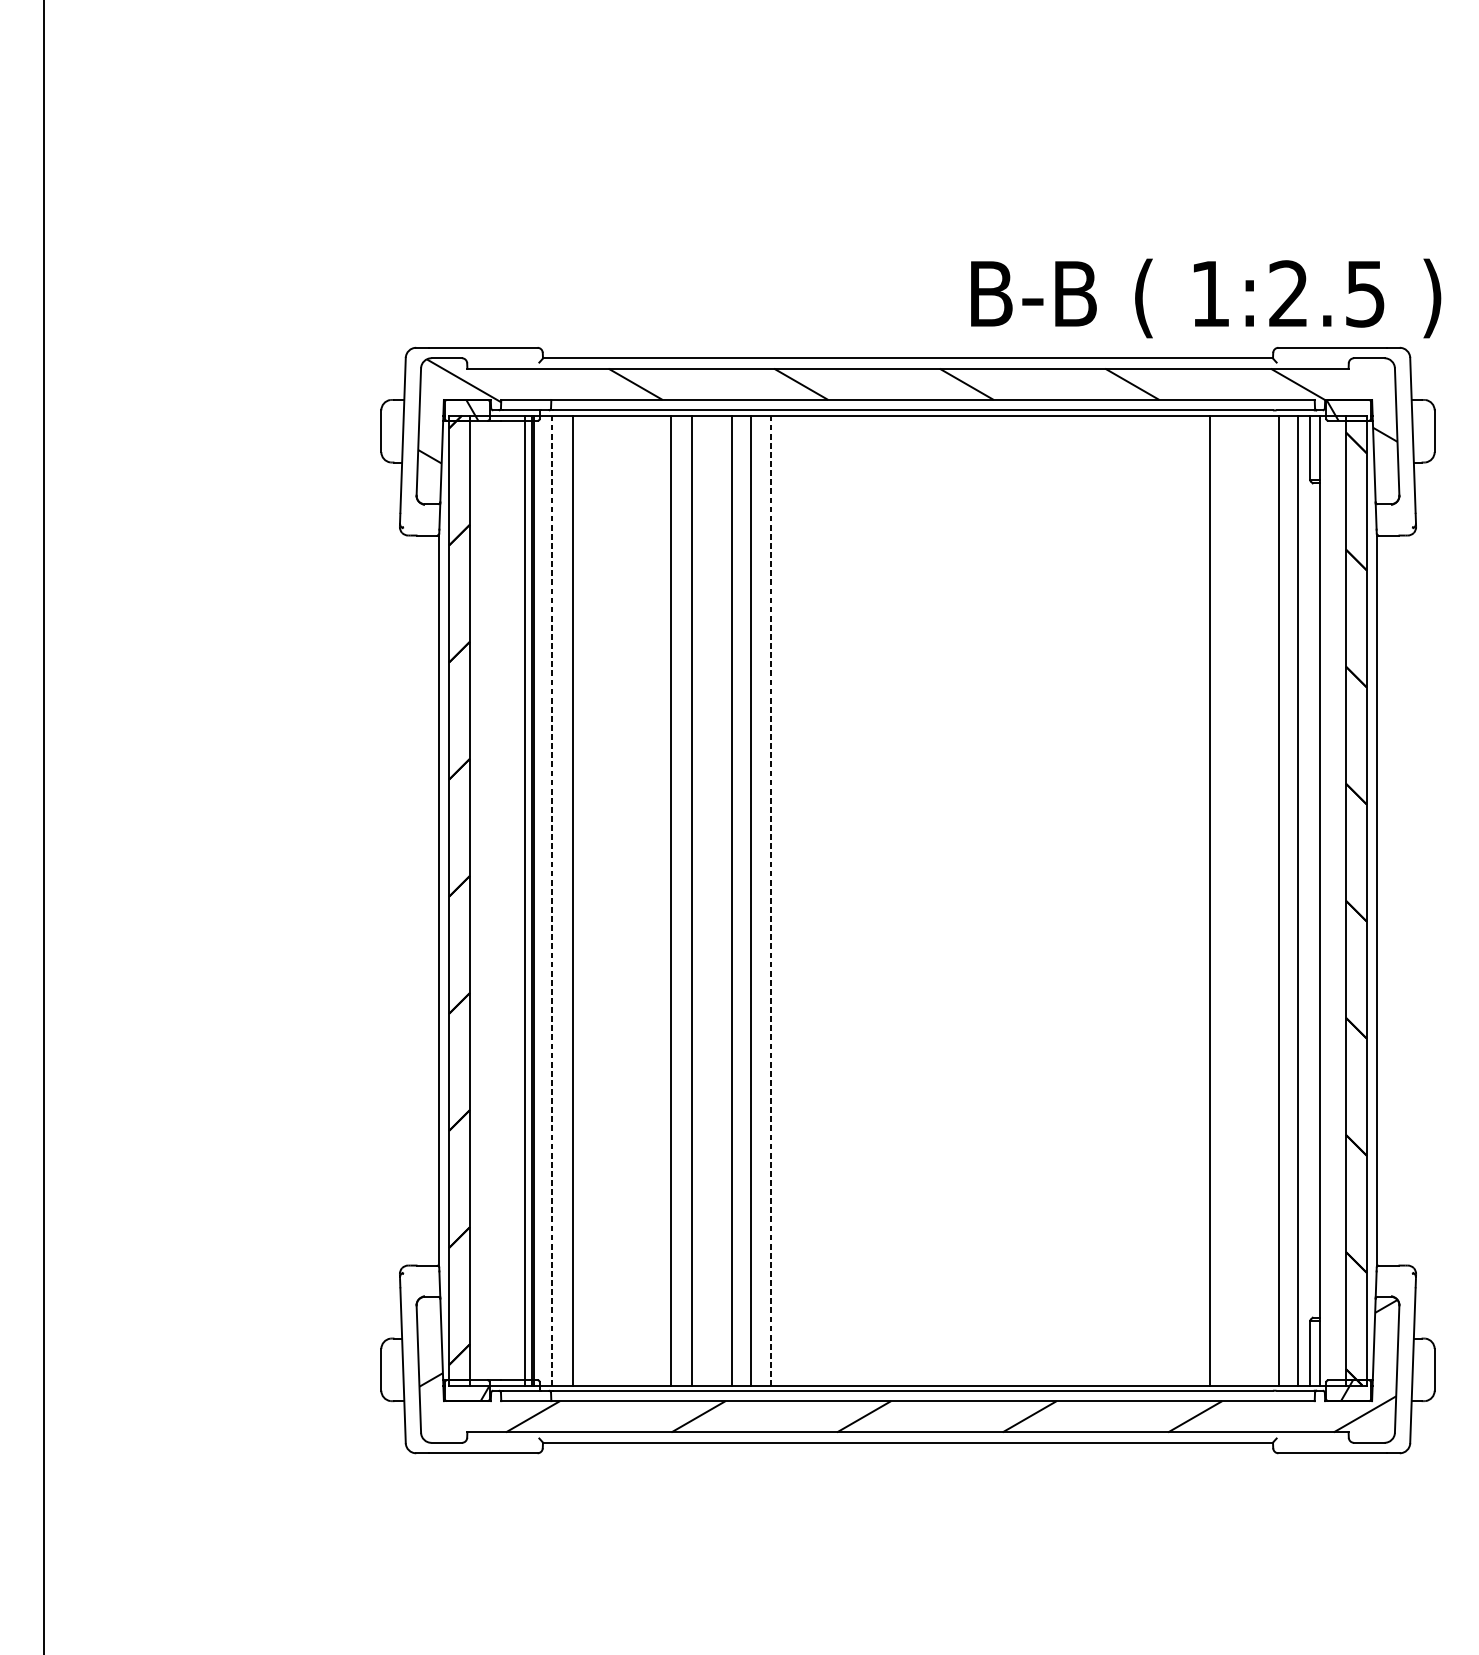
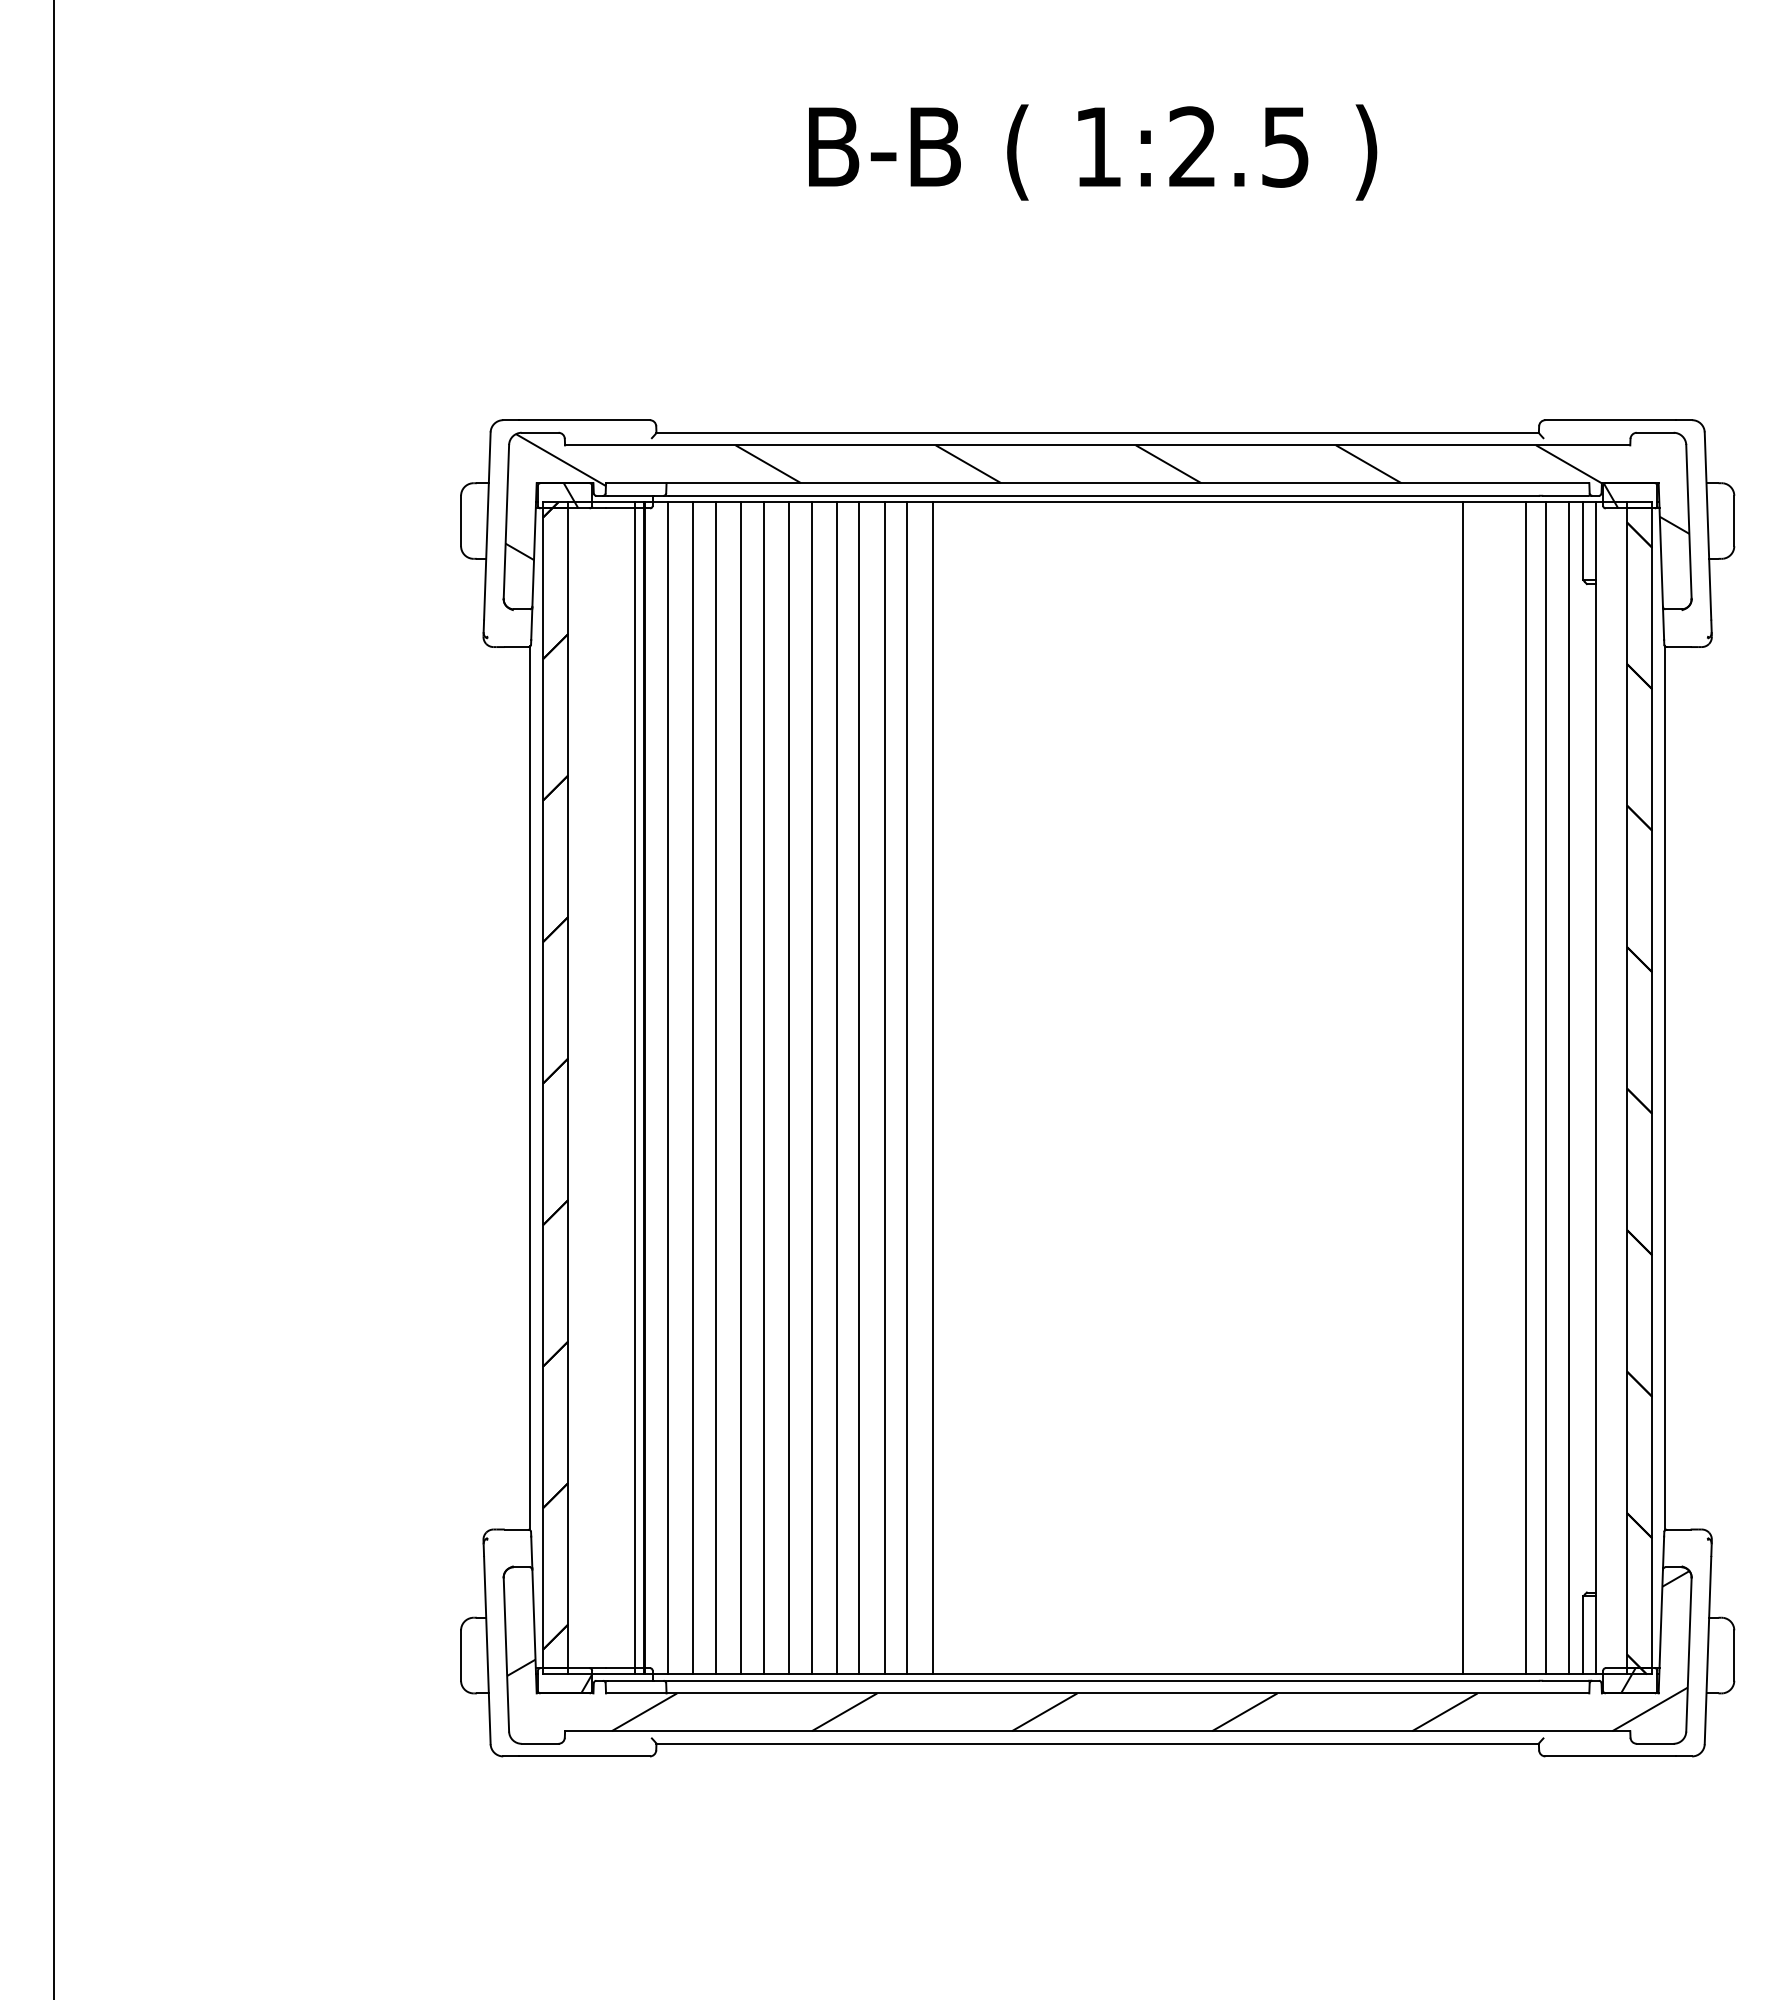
text: (1206, 298) -> (1093, 152), moved
line: (552, 900) -> (667, 1088), dashed -> solid
line: (591, 900) -> (715, 1088), added
line: (612, 900) -> (740, 1088), added
line: (631, 900) -> (763, 1088), added
line: (652, 900) -> (788, 1088), added
line: (710, 900) -> (859, 1088), added
line: (771, 900) -> (932, 1088), dashed -> solid
line: (1261, 900) -> (1525, 1088), added

